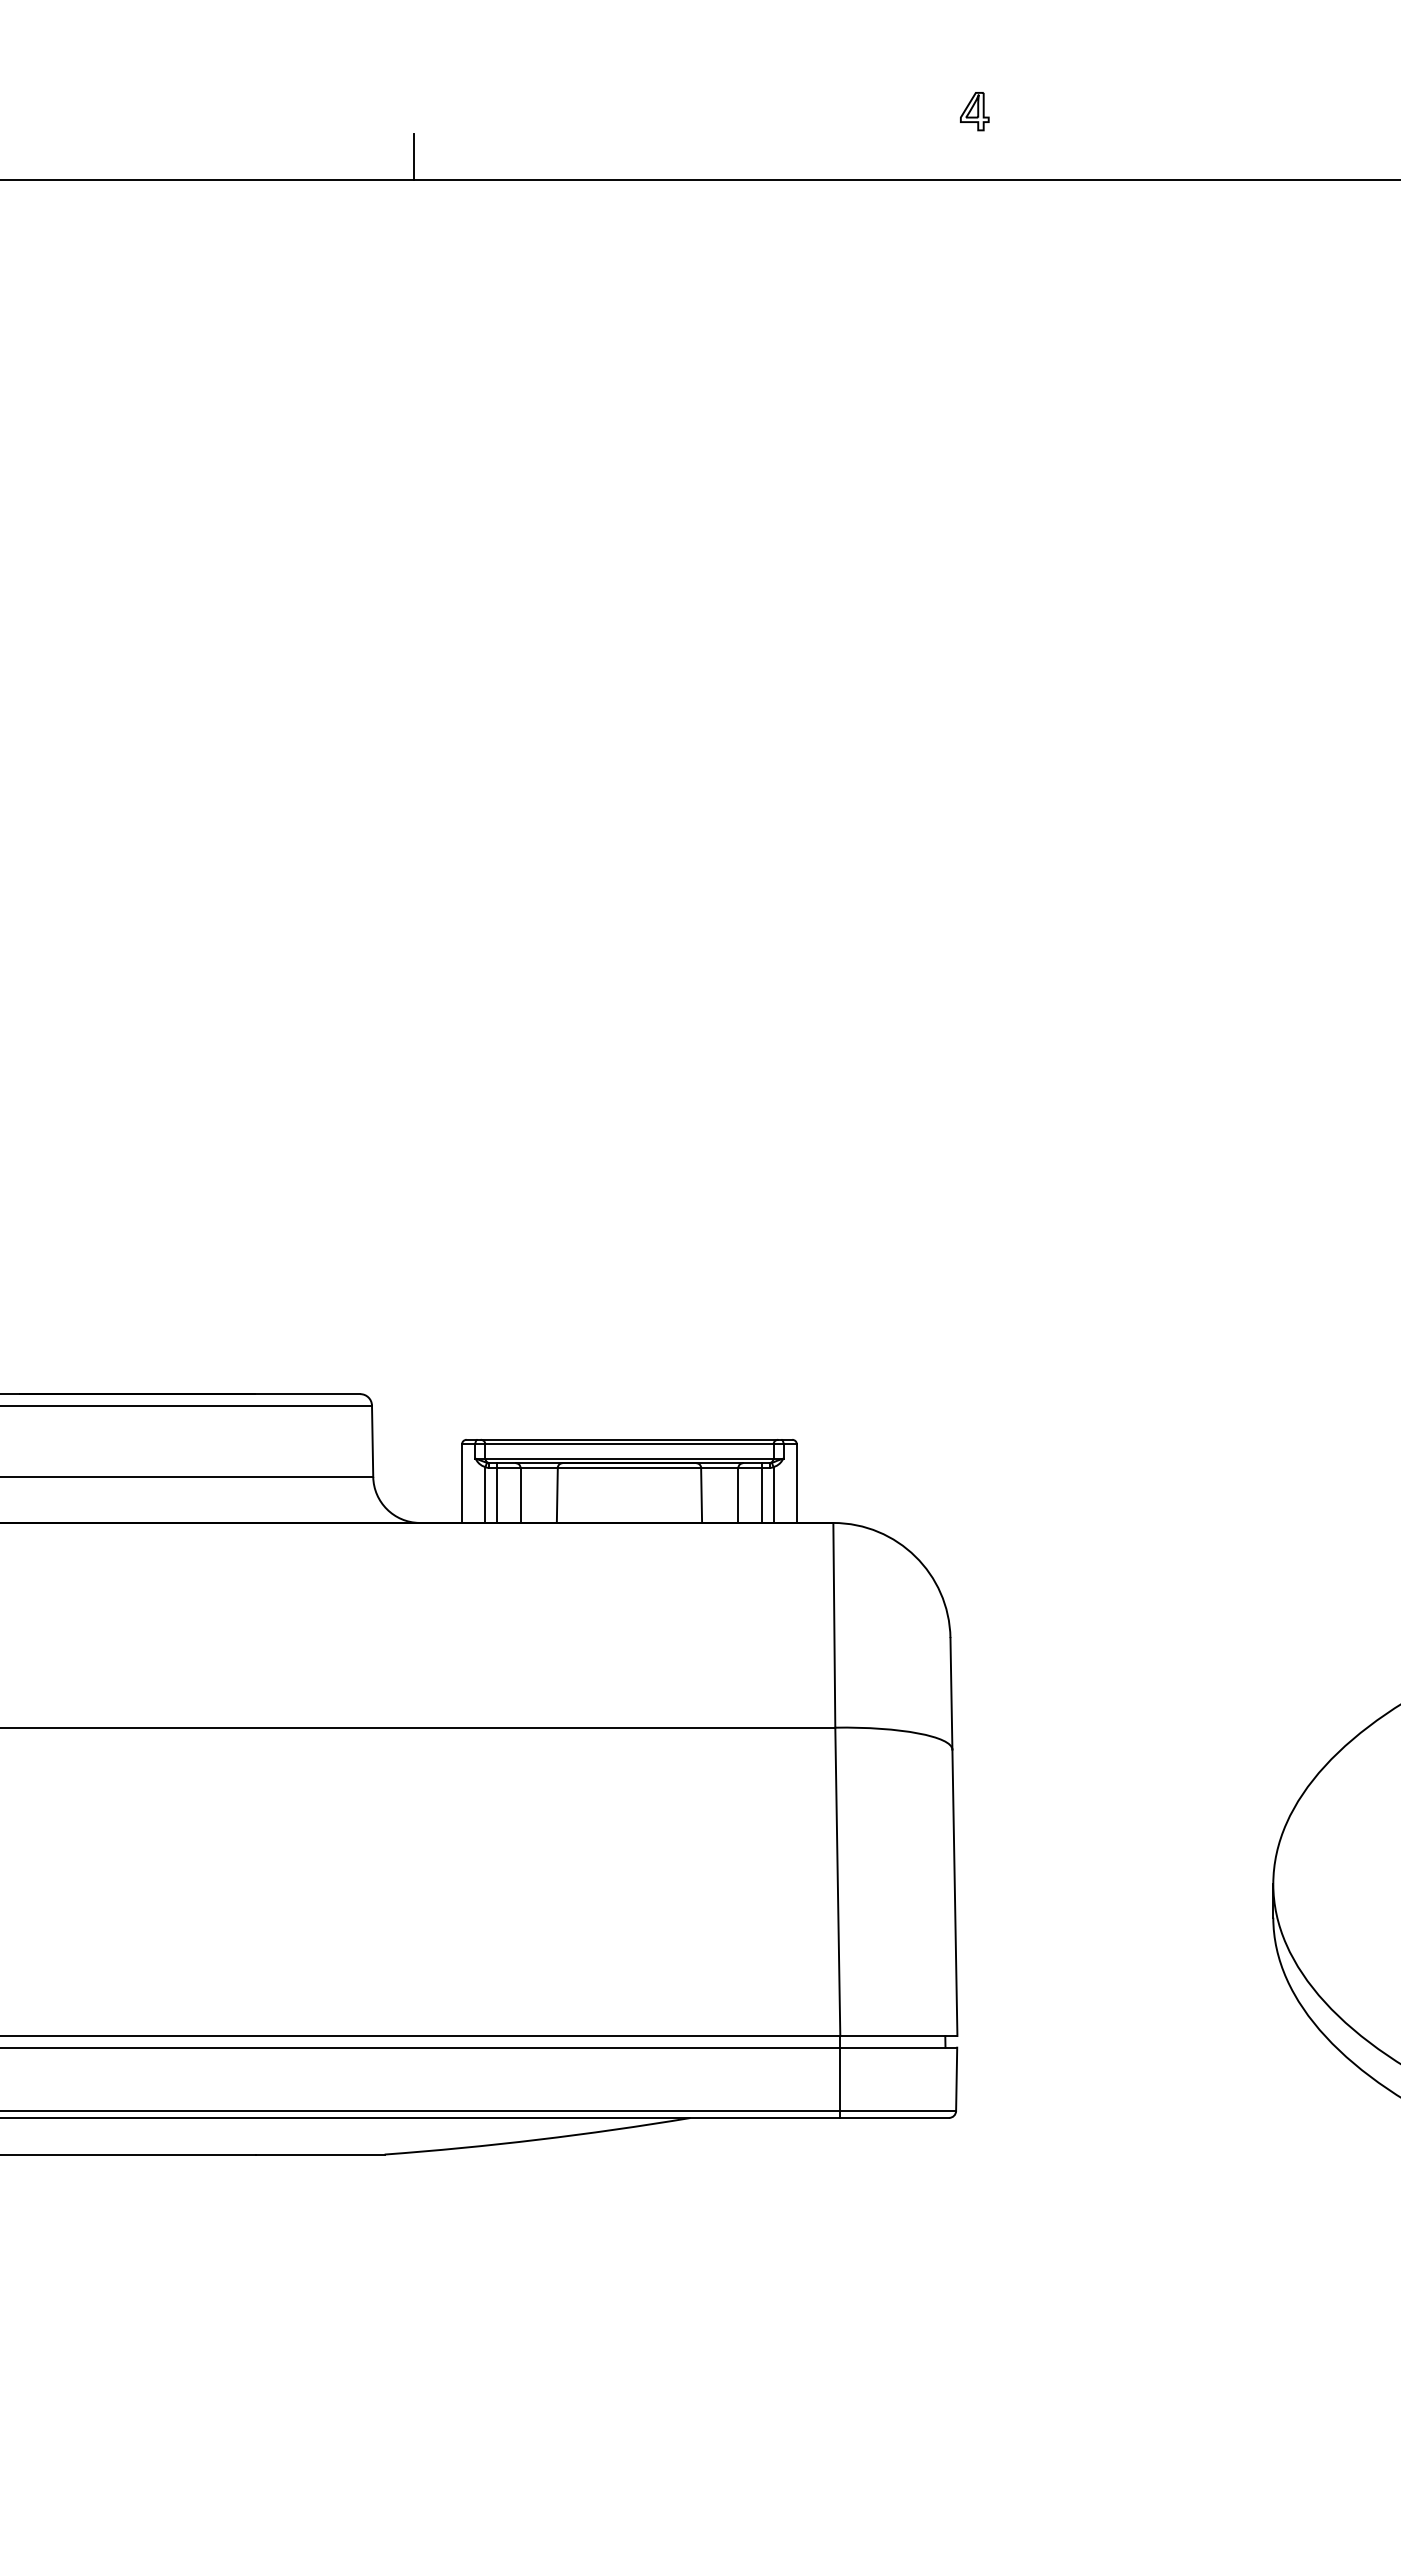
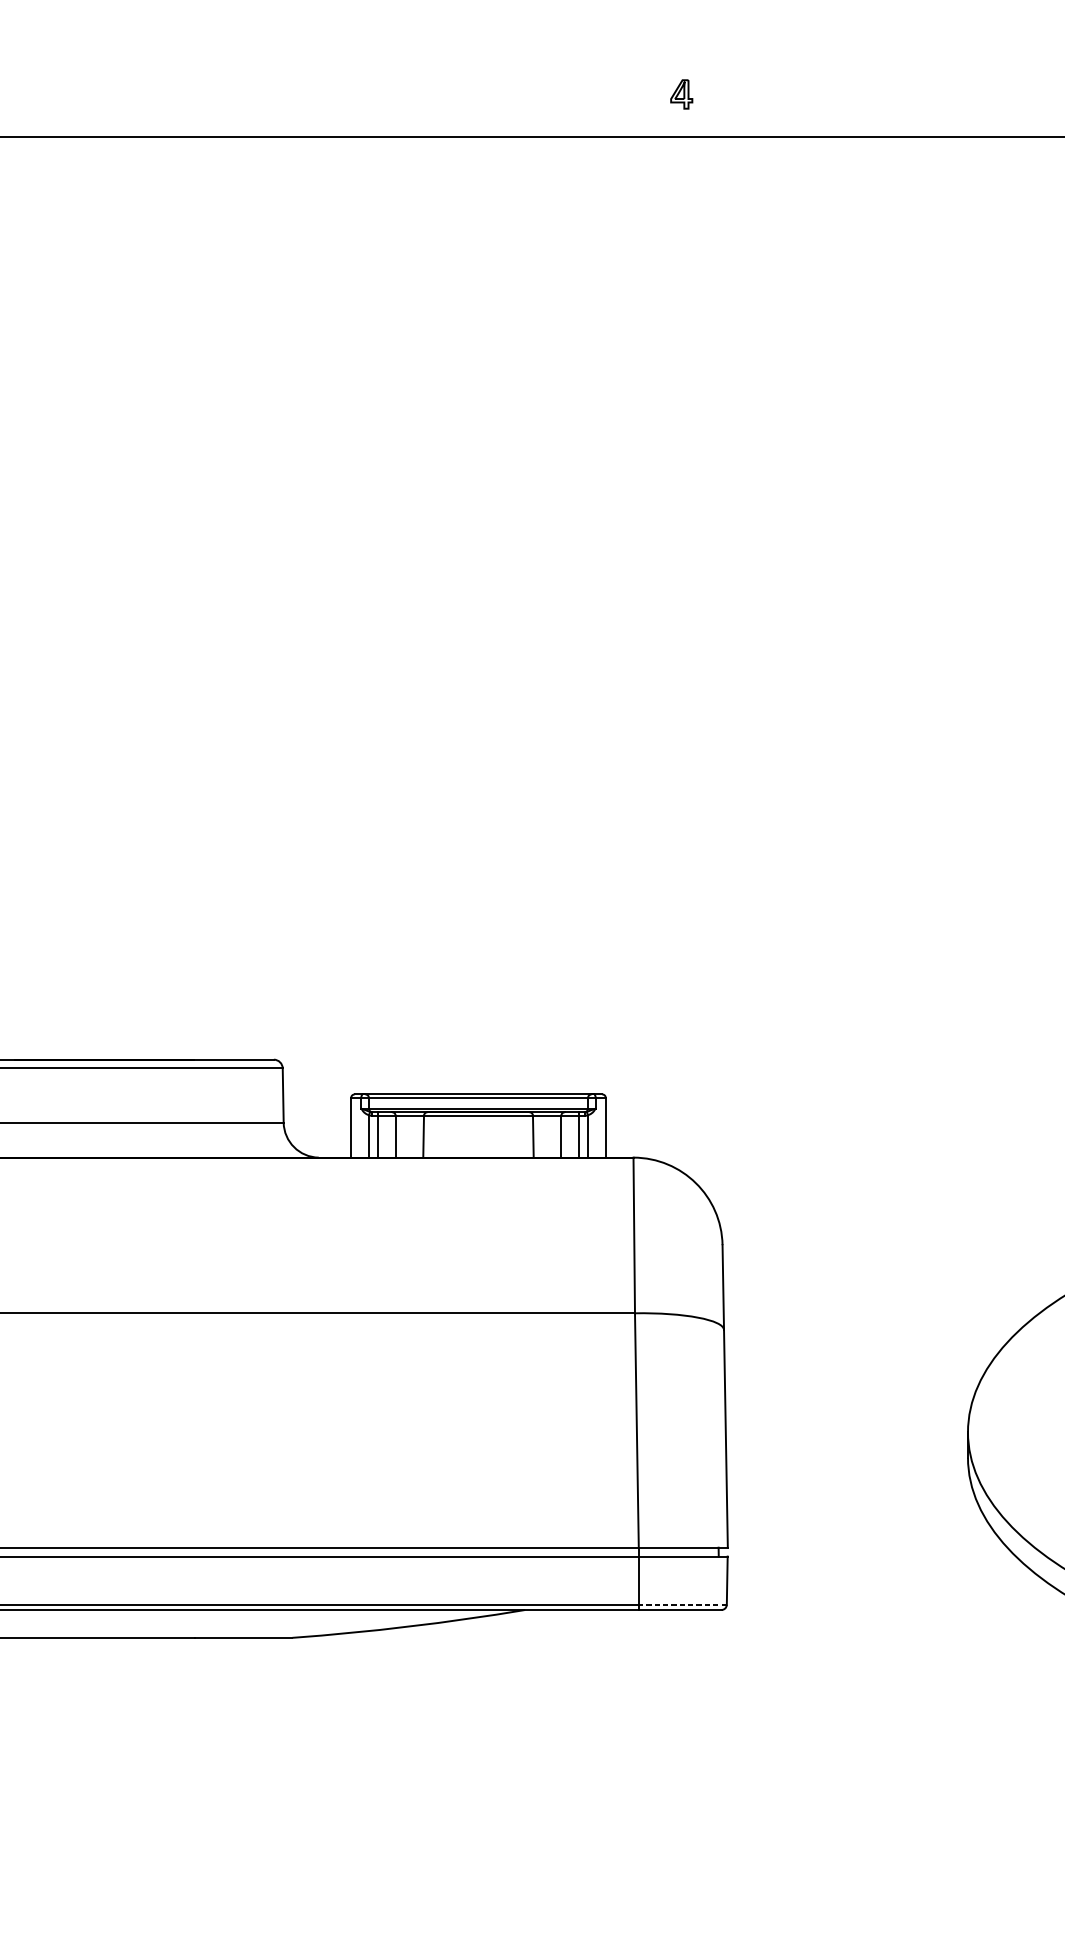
part: (974, 111) -> (681, 94), moved
line: (414, 156) -> (315, 118), removed
line: (898, 2111) -> (683, 1605), solid -> dashed

